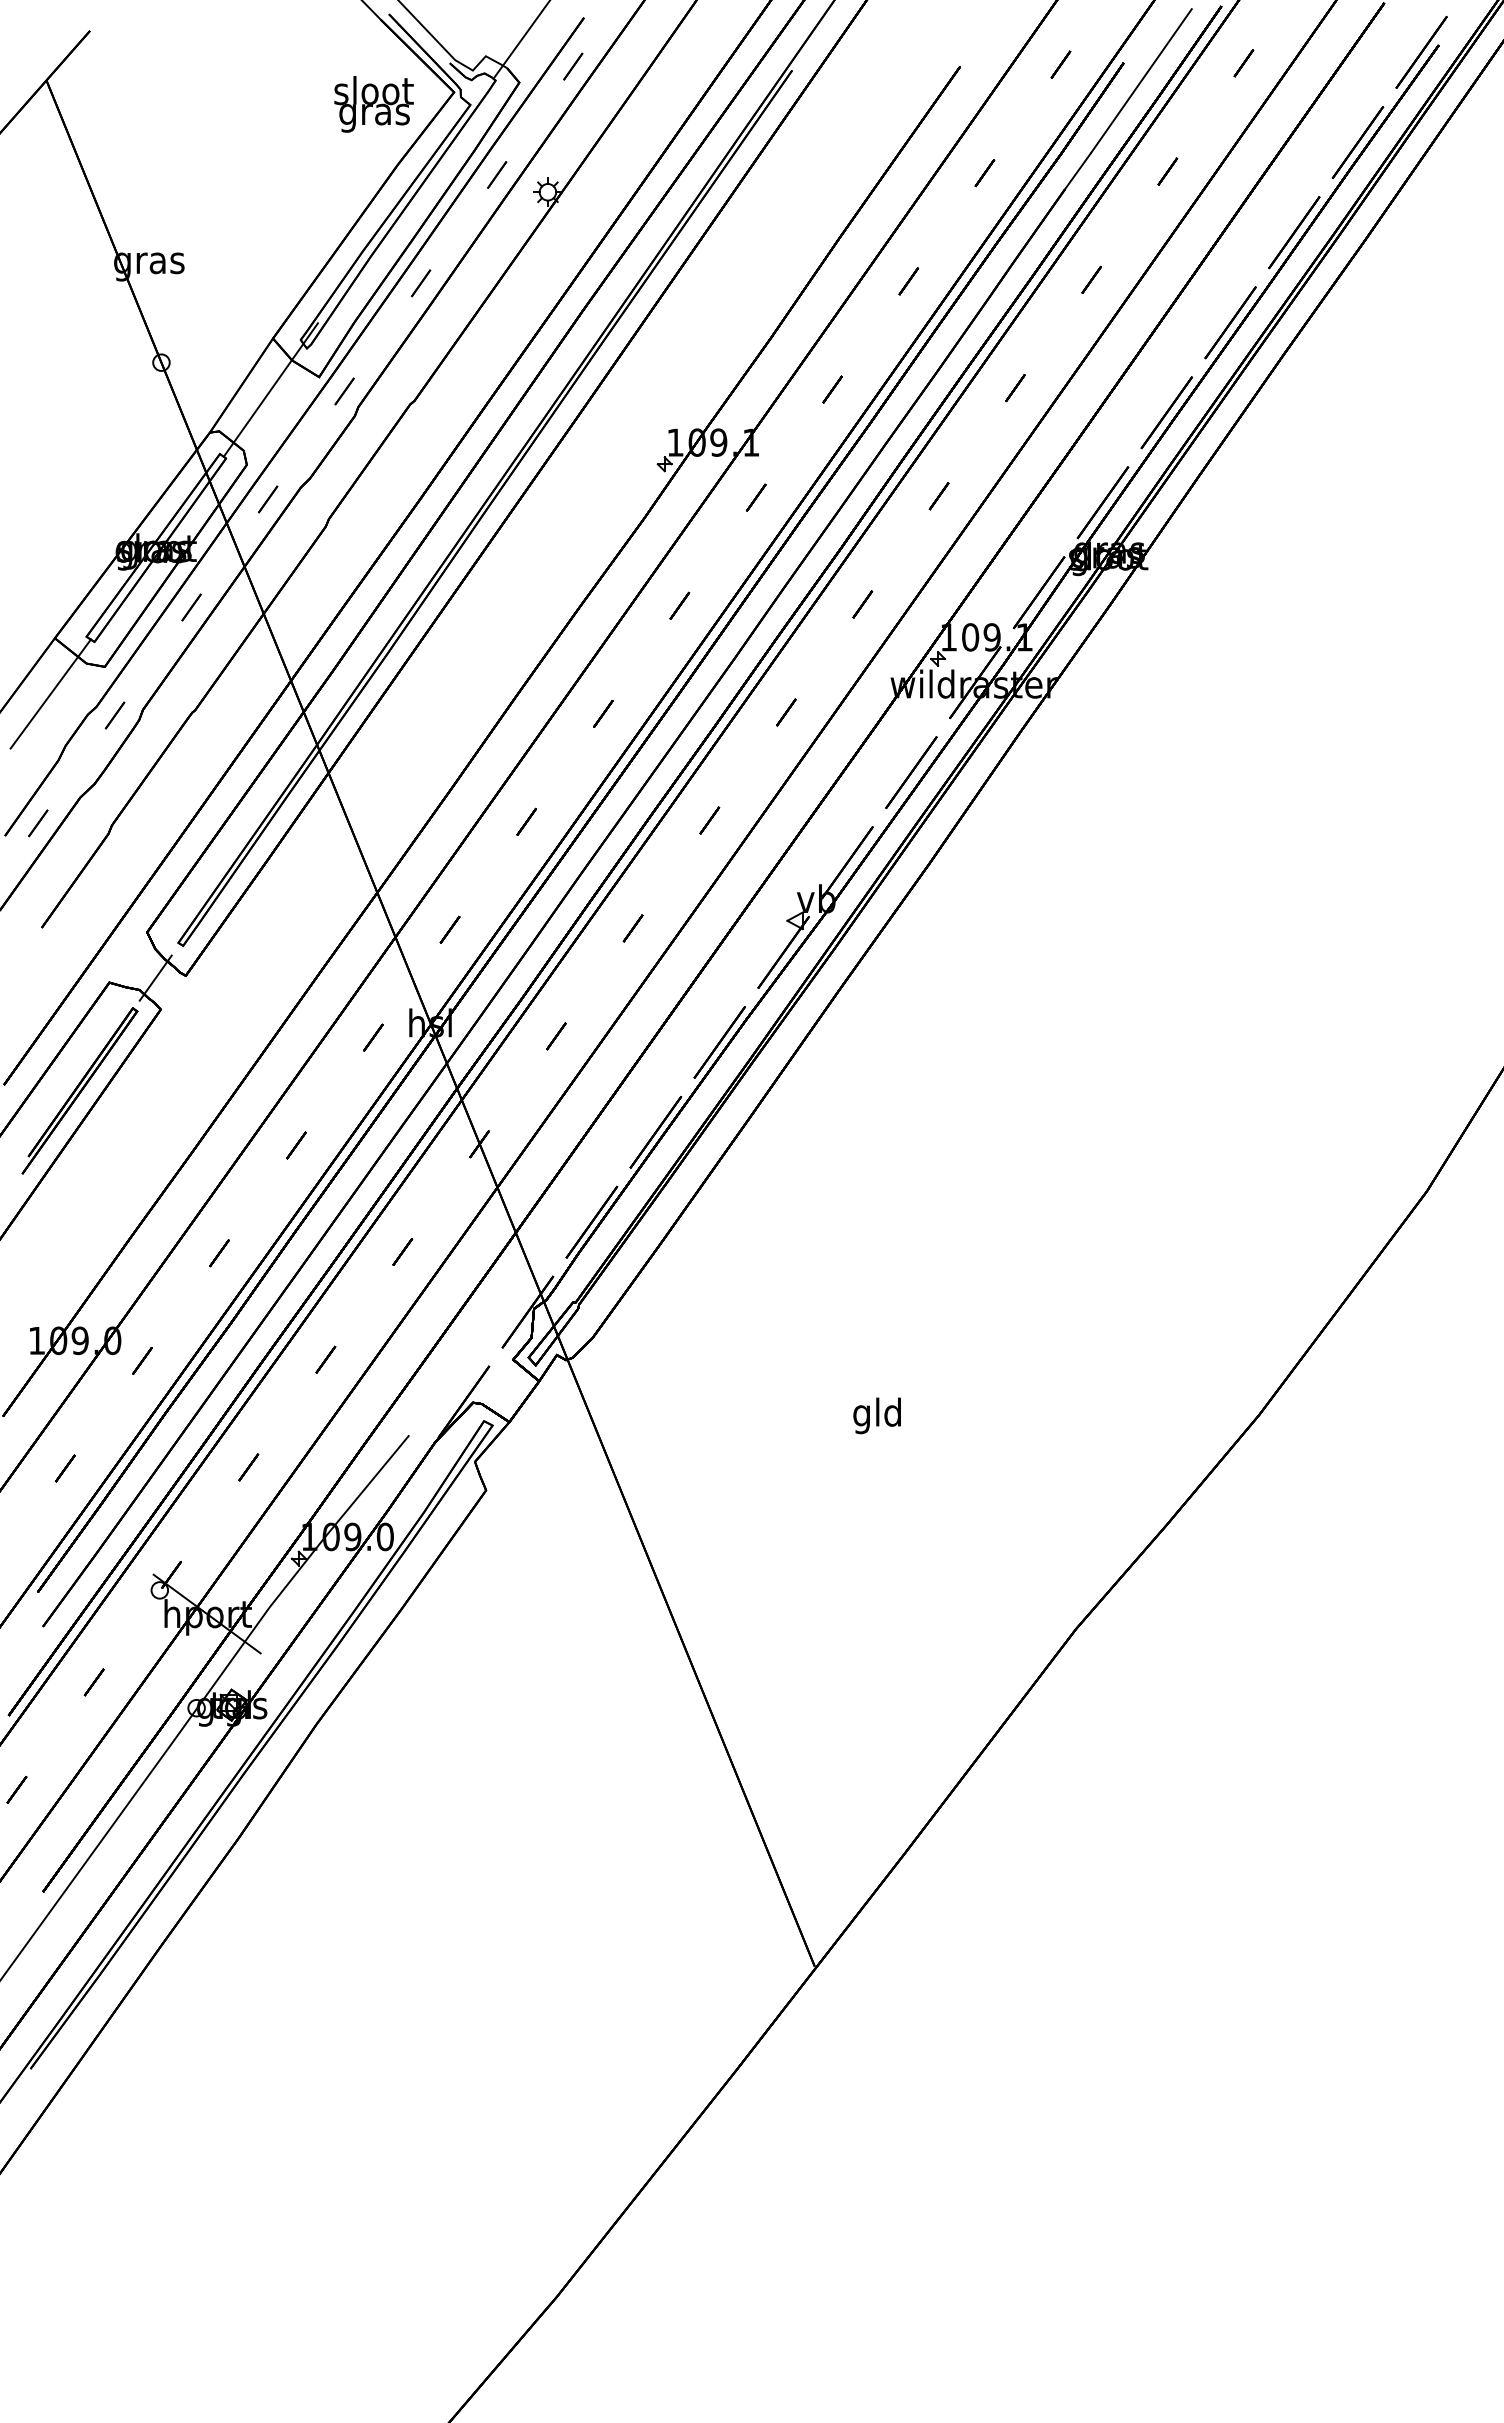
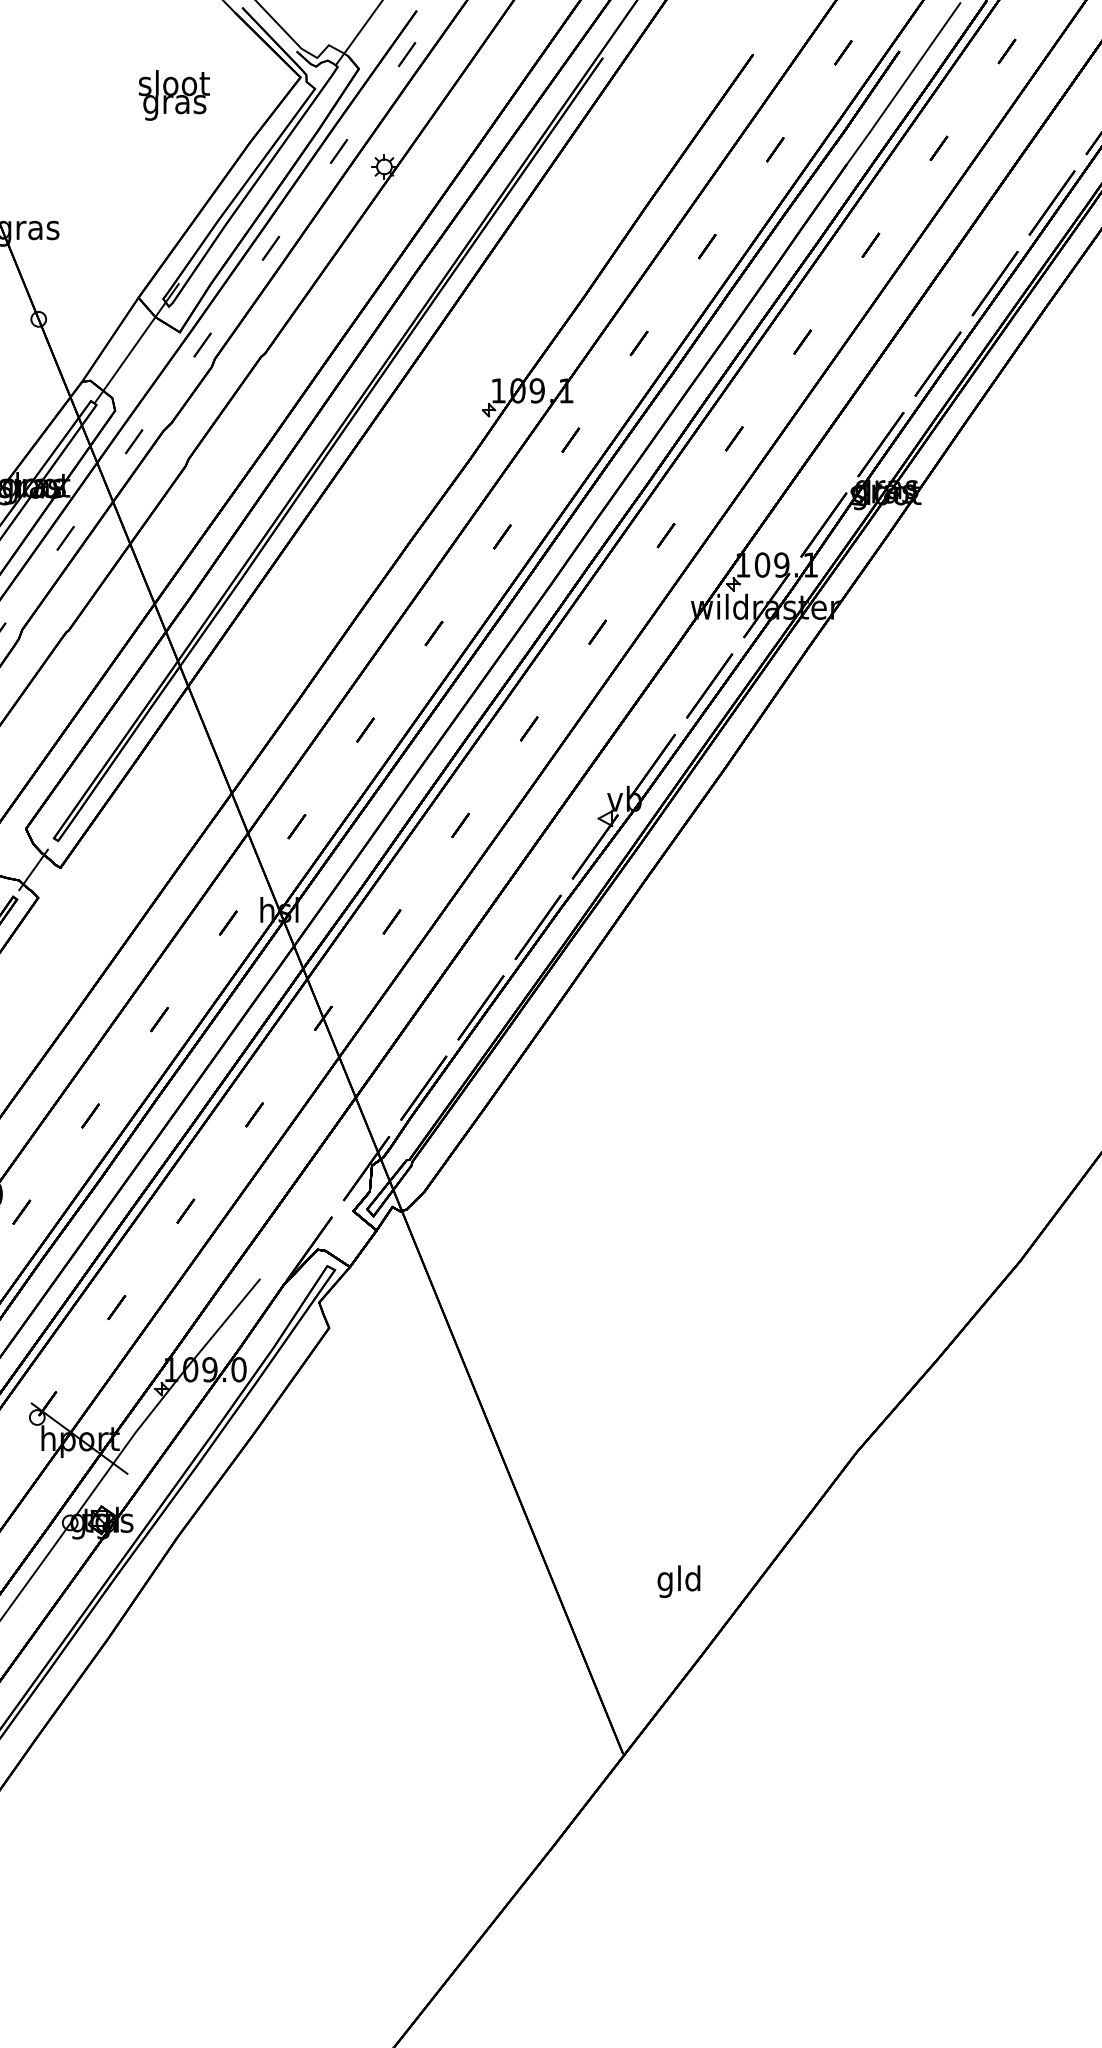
text: (373, 104) -> (173, 95), moved
text: (876, 1415) -> (678, 1581), moved

